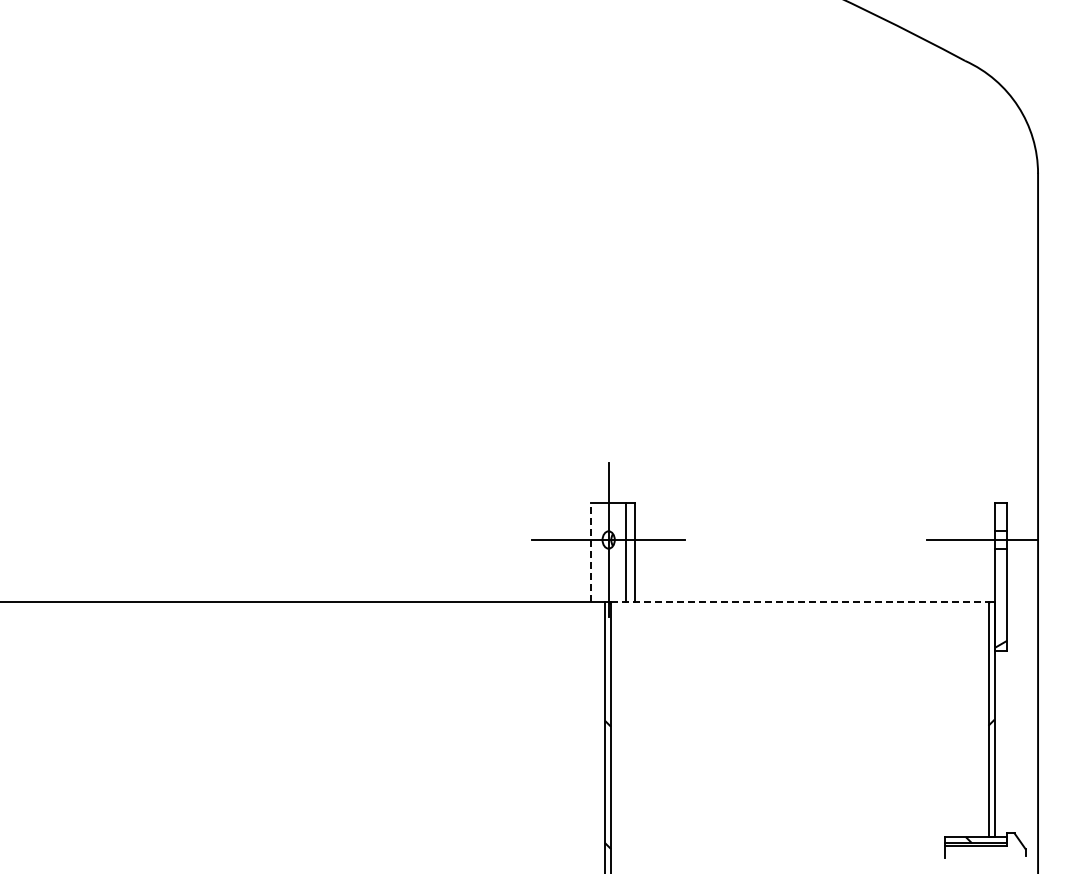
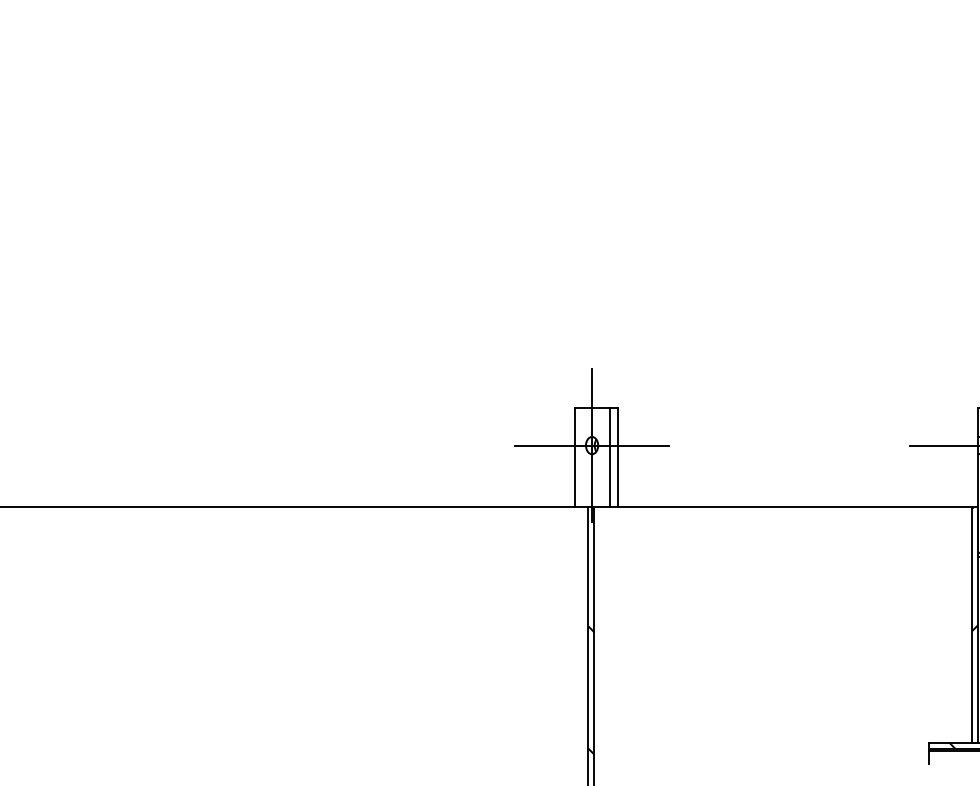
line: (591, 552) -> (574, 458), dashed -> solid
line: (799, 601) -> (782, 507), dashed -> solid

